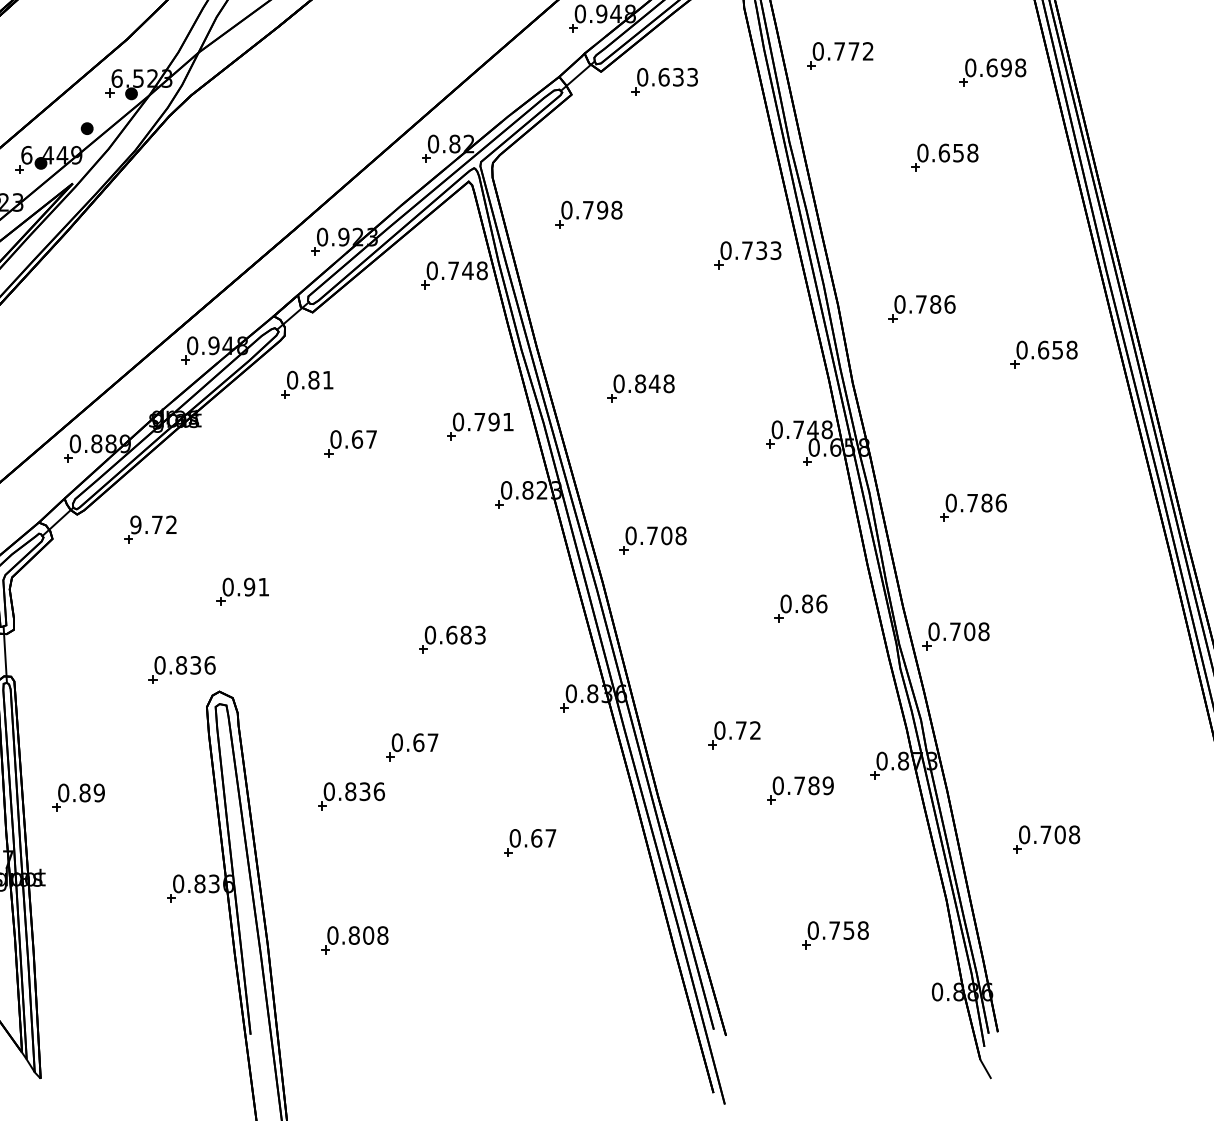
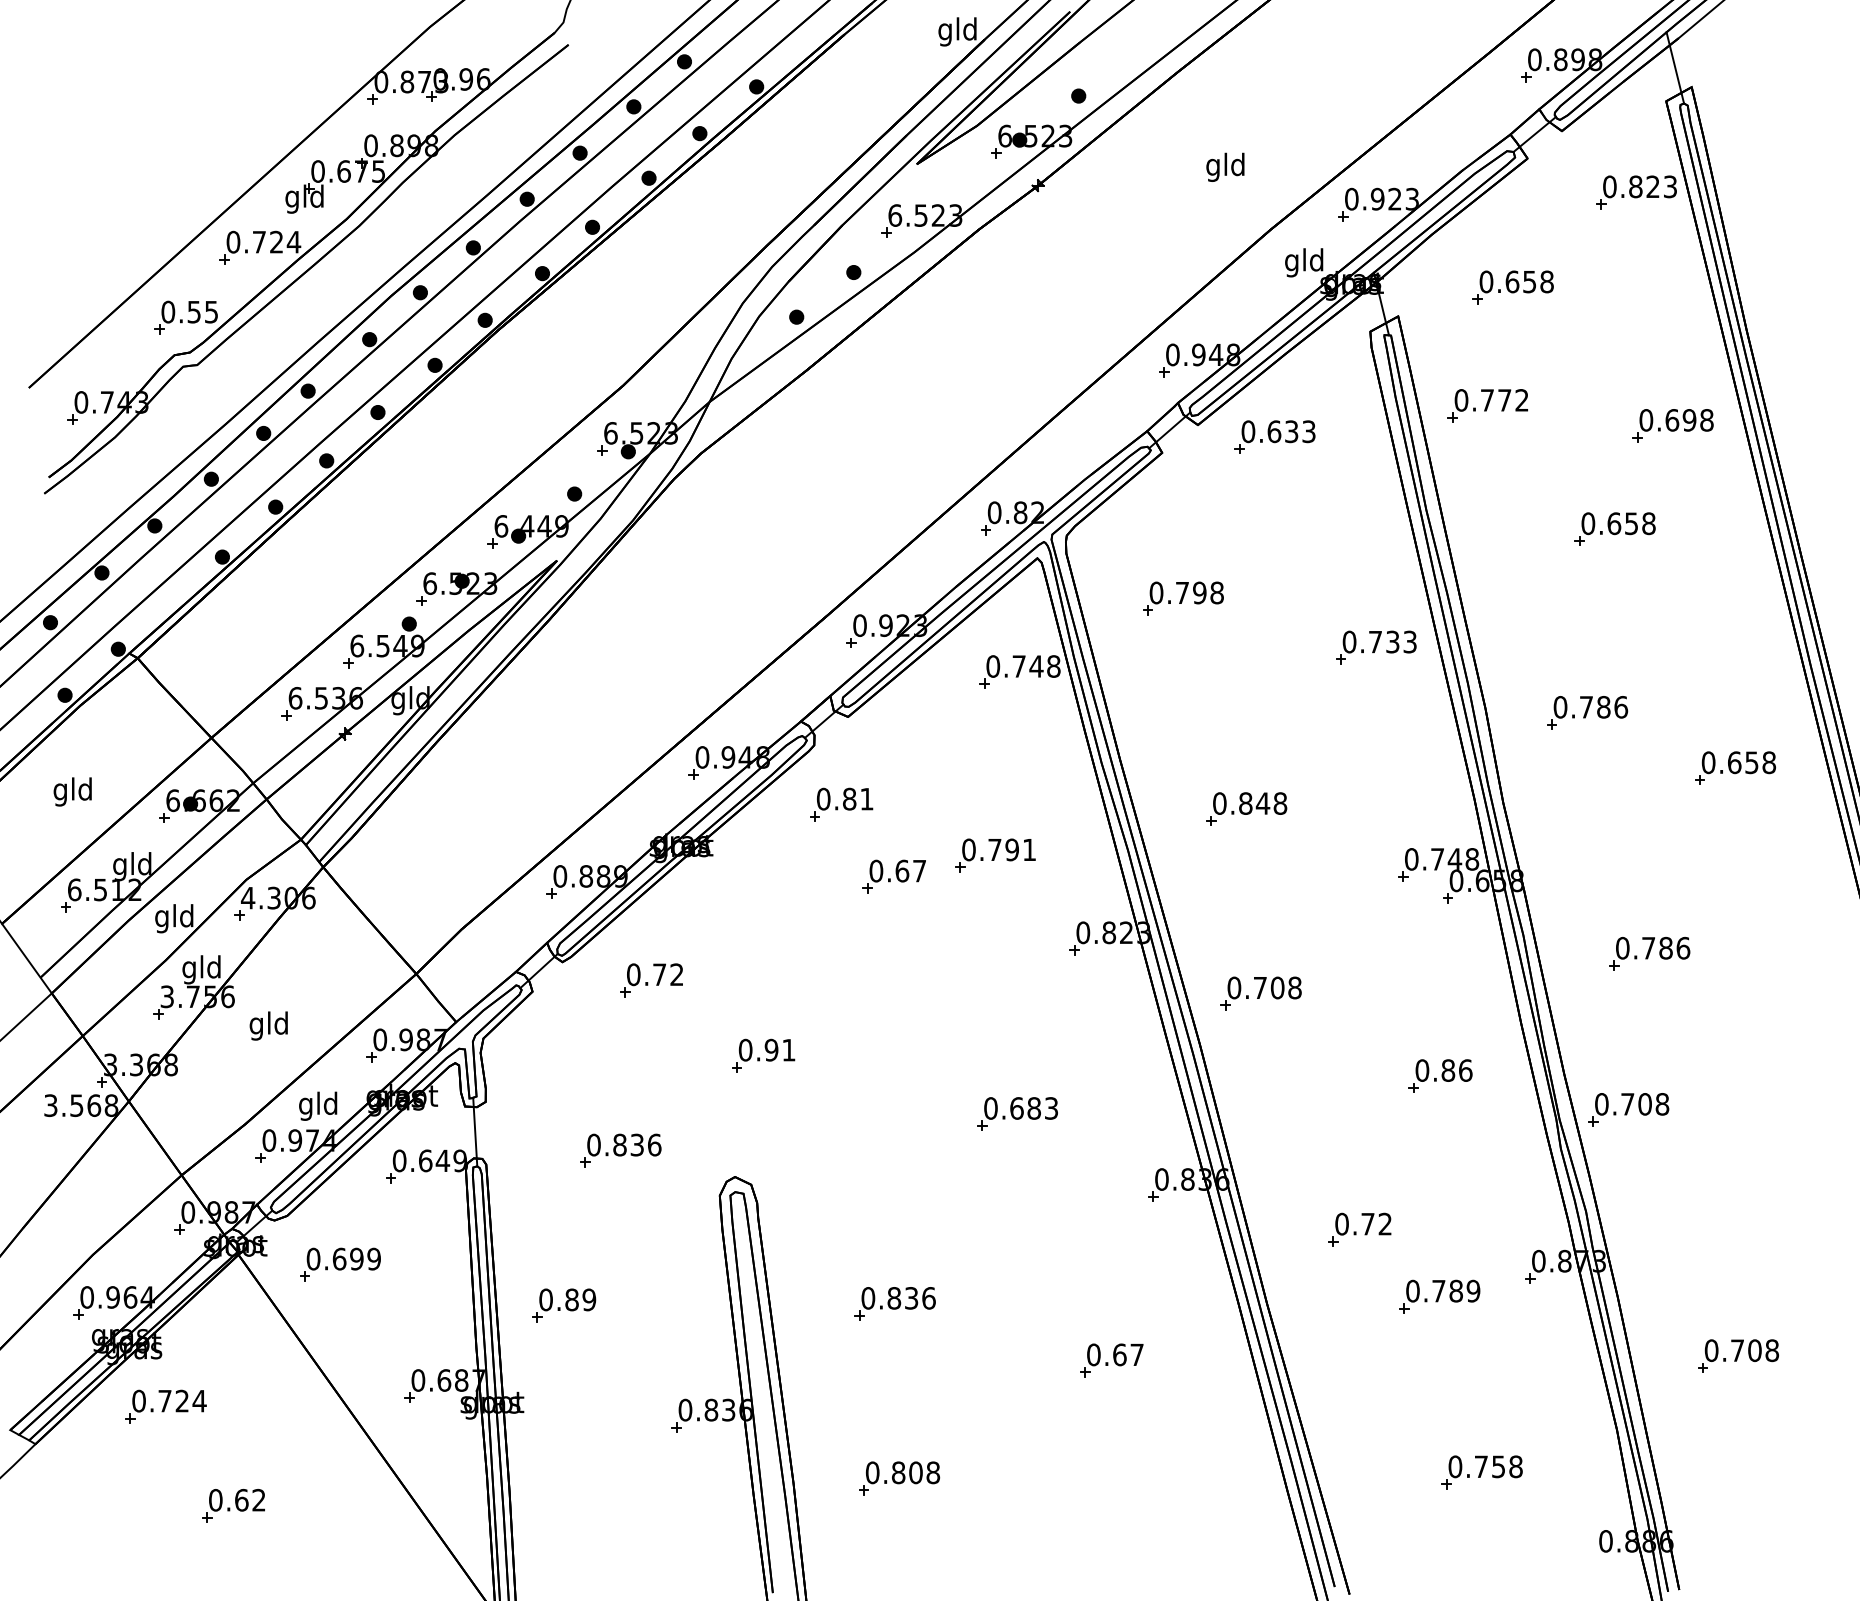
part: (480, 426) -> (995, 855), moved
text: (135, 524) -> (633, 974), 9.72 -> 0.72
part: (181, 669) -> (620, 1150), moved
part: (411, 747) -> (968, 1244), removed

